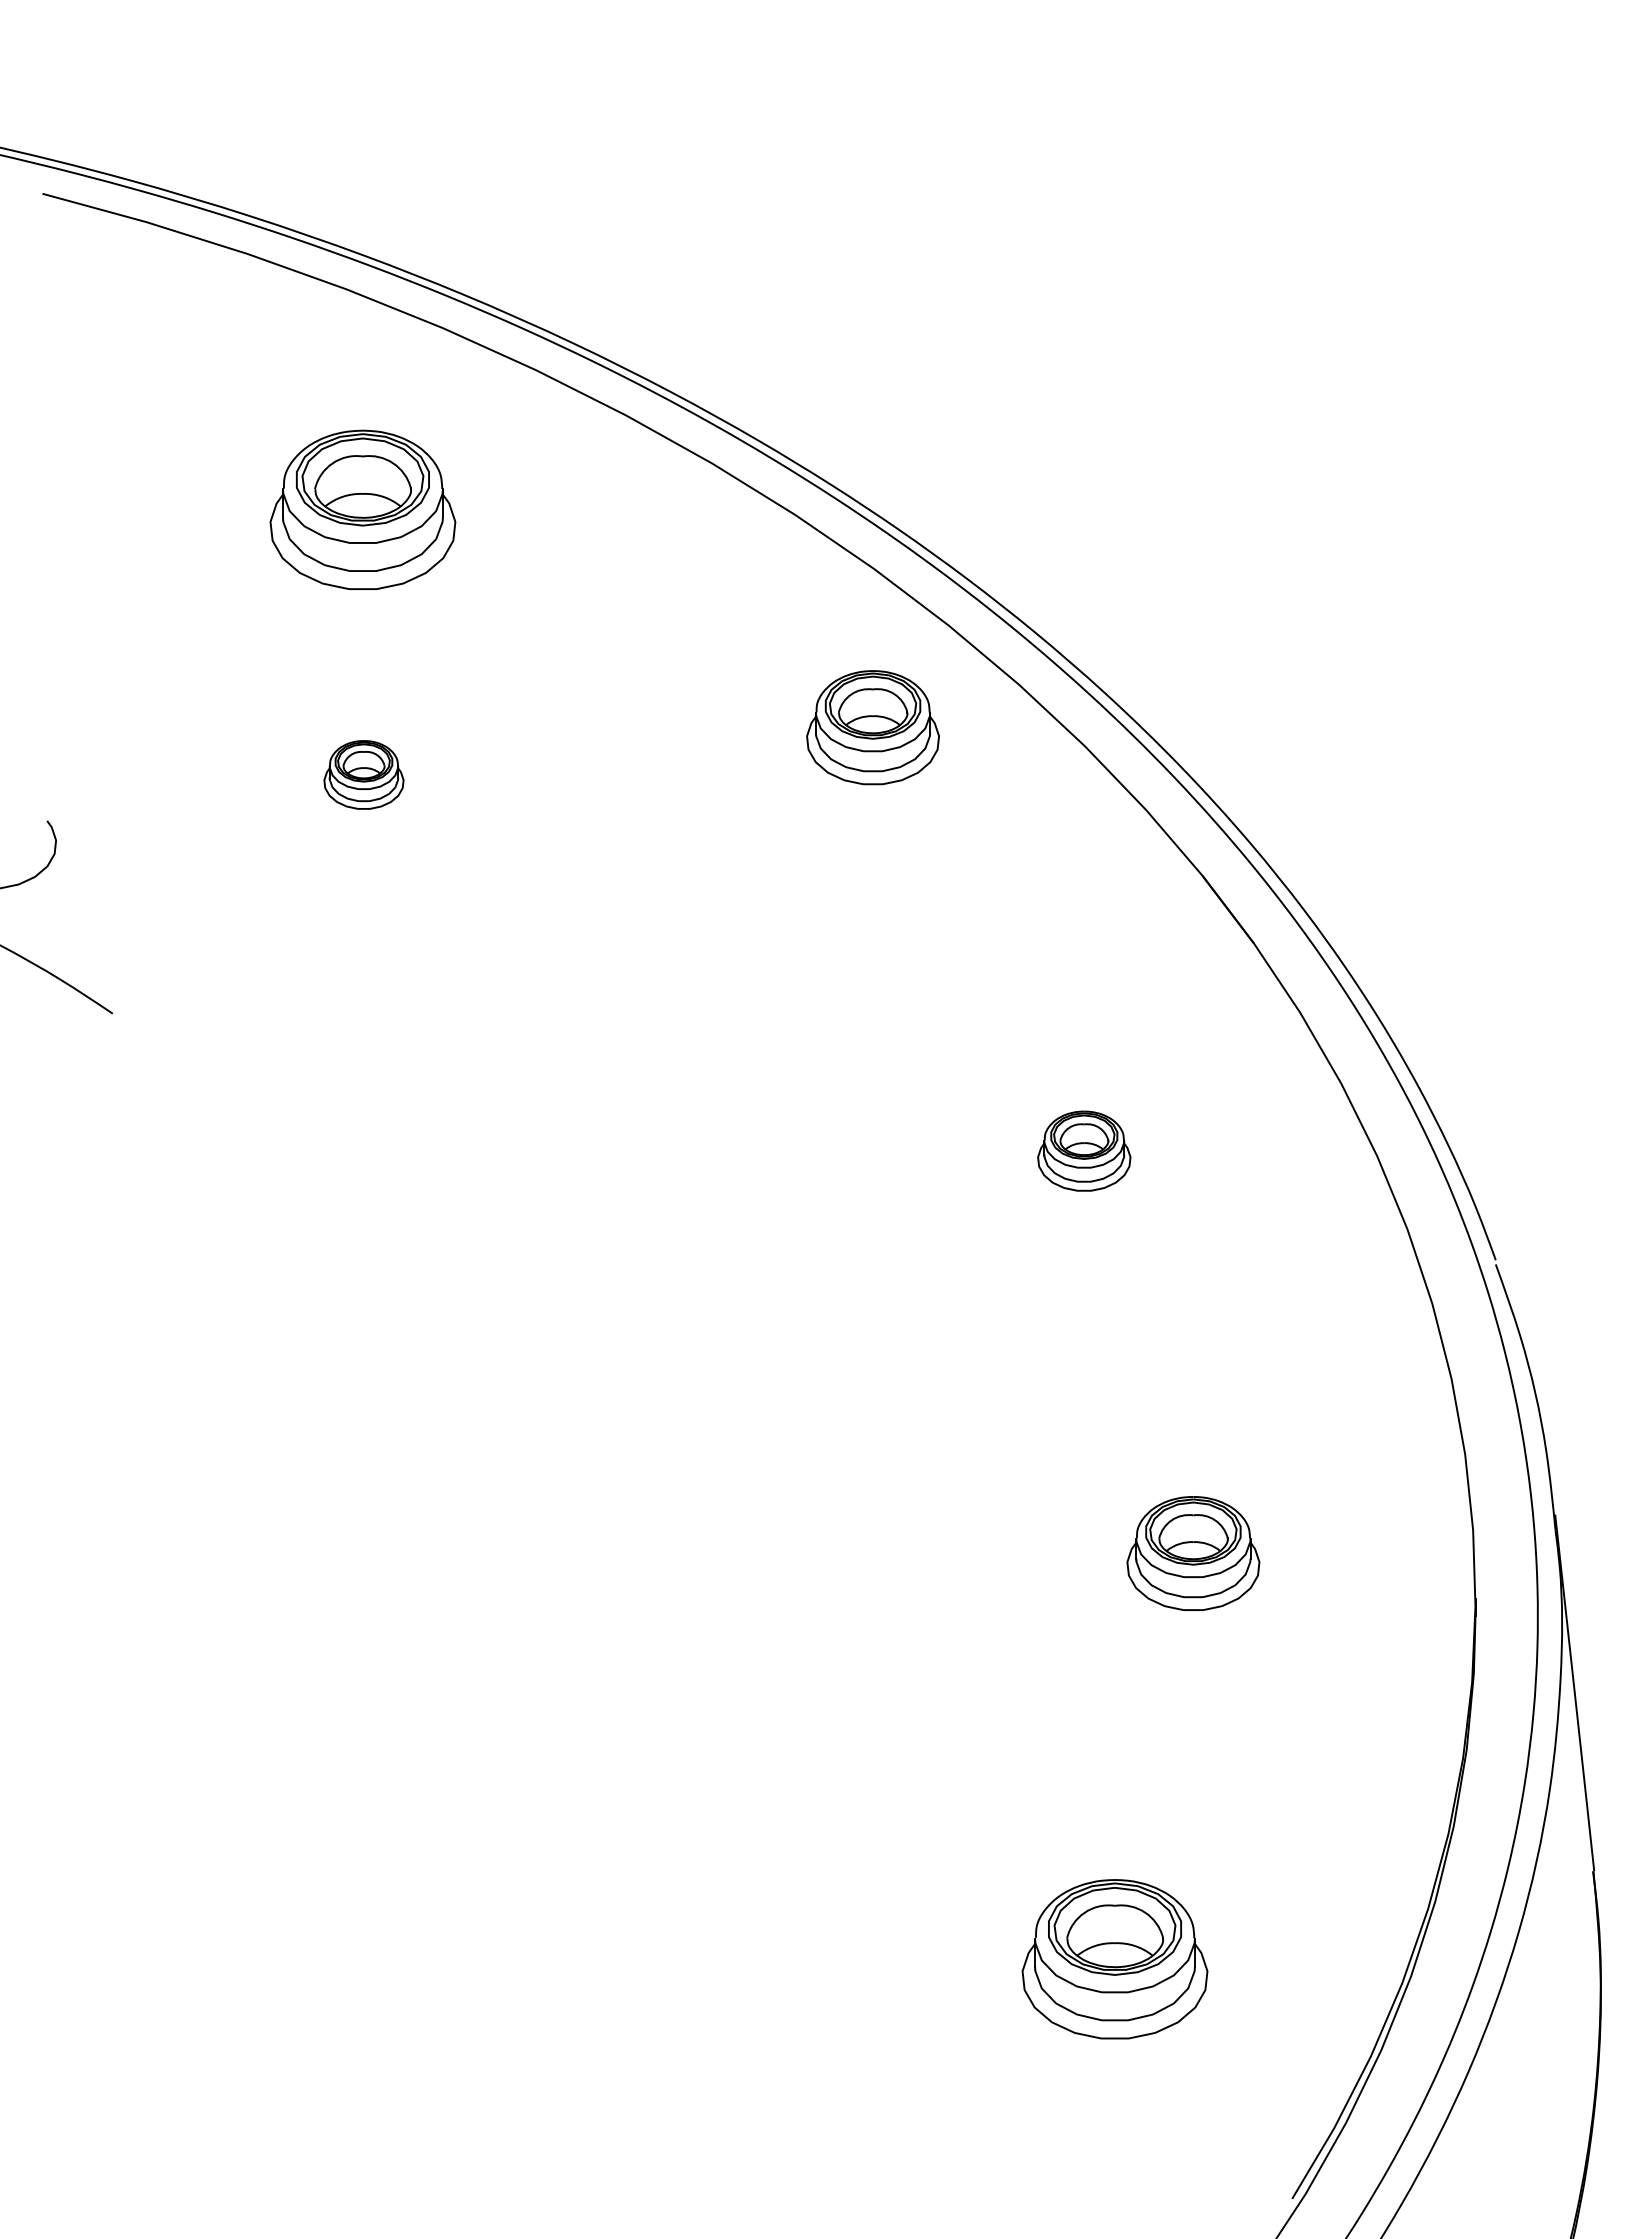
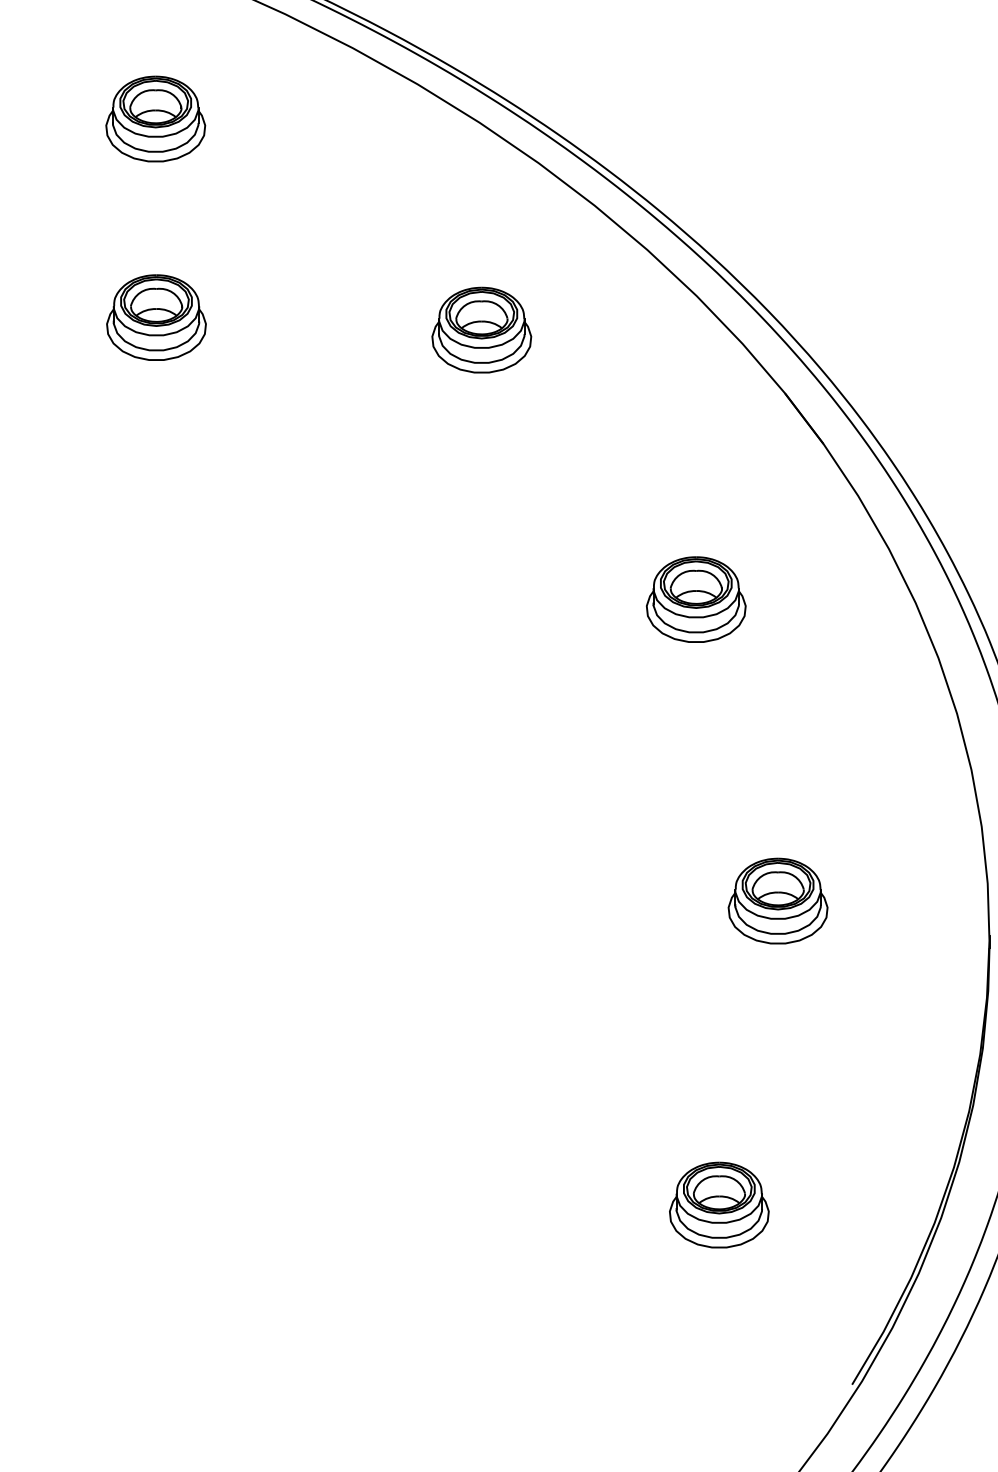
part: (362, 509) -> (155, 118), size x0.71
part: (872, 727) -> (481, 330), moved
part: (363, 774) -> (156, 317), size x1.67
part: (1084, 1150) -> (696, 599), size x1.43
part: (1114, 1958) -> (718, 1204), size x0.71

